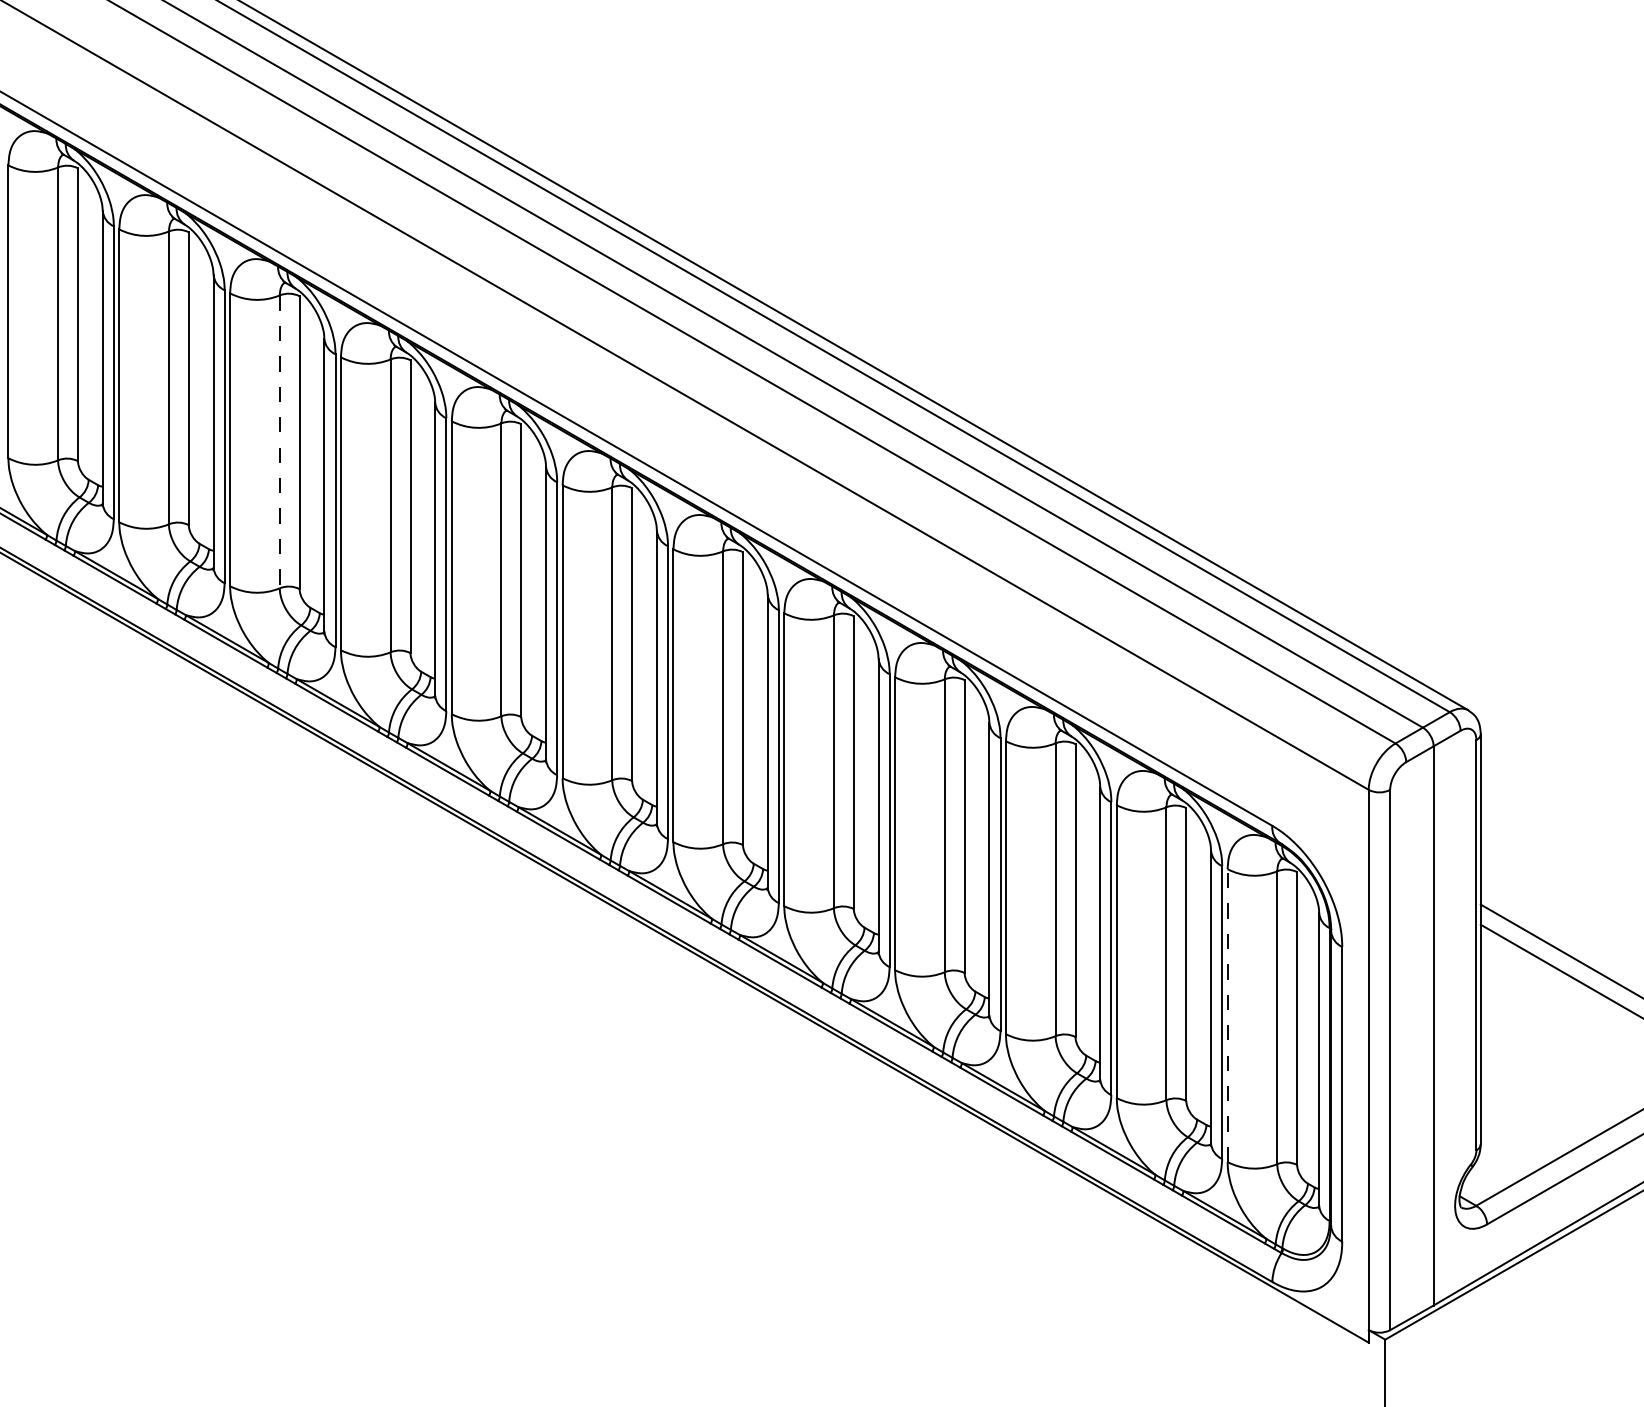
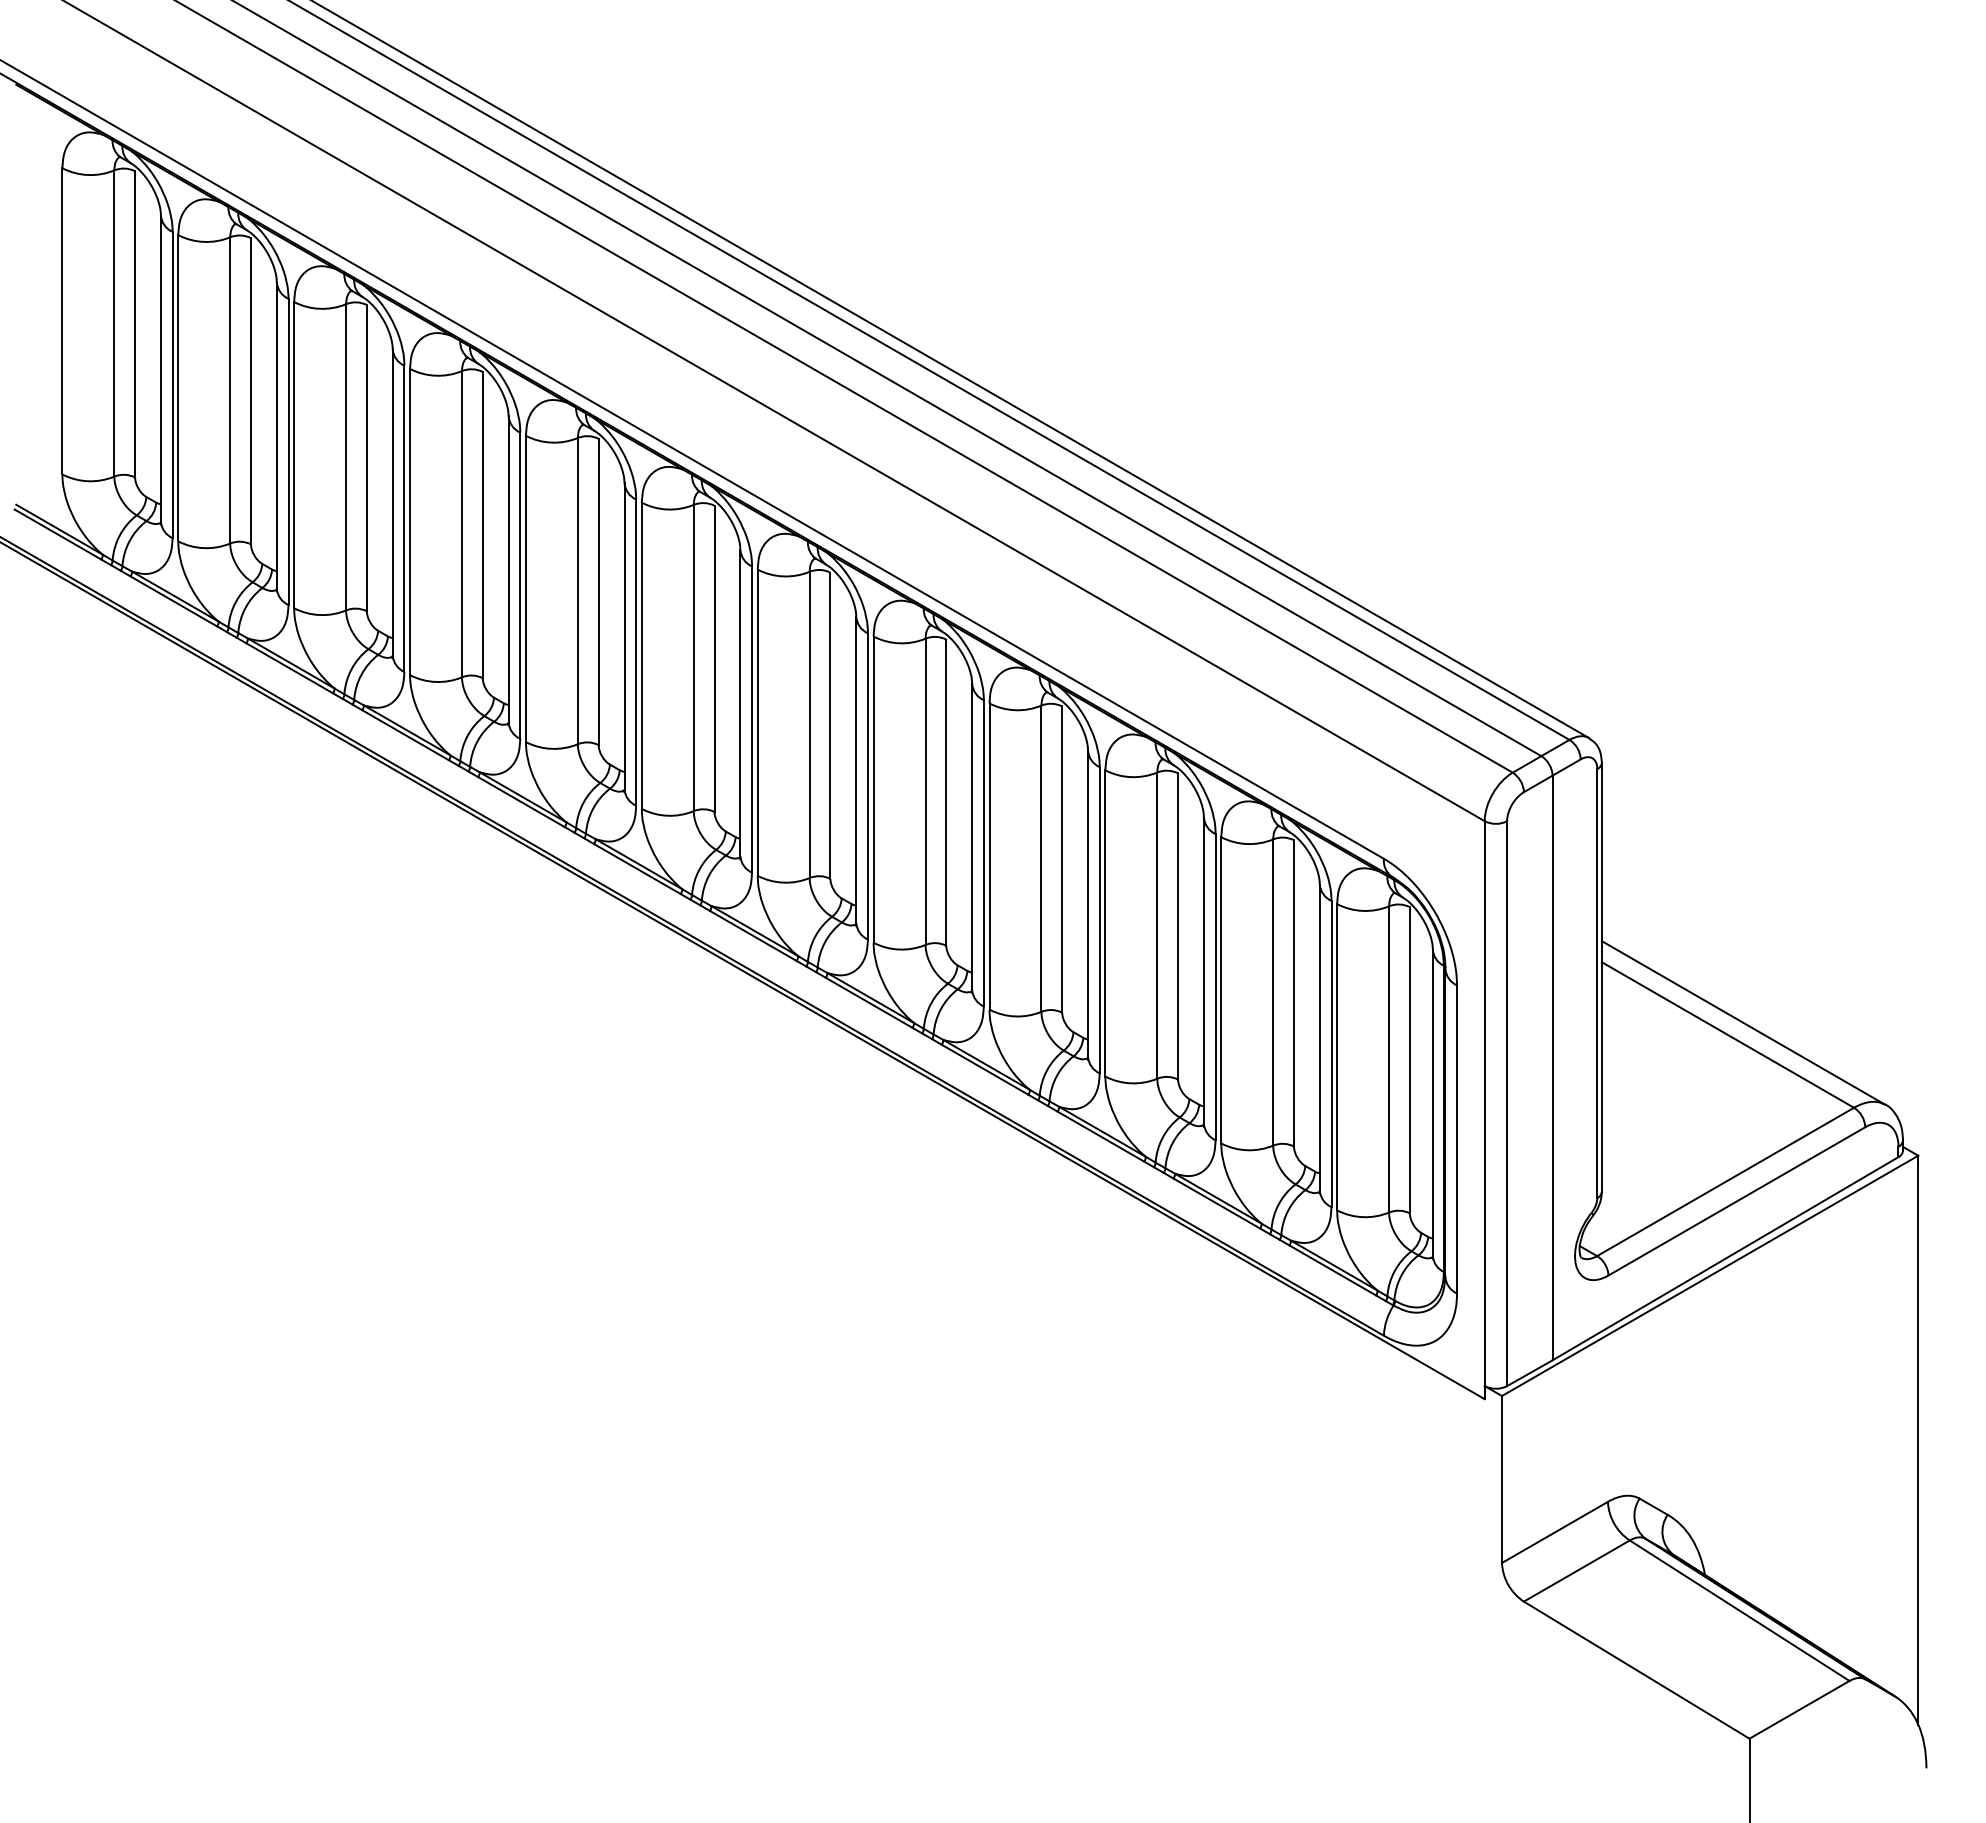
line: (280, 442) -> (346, 457), dashed -> solid
line: (1227, 1014) -> (1337, 1056), dashed -> solid

